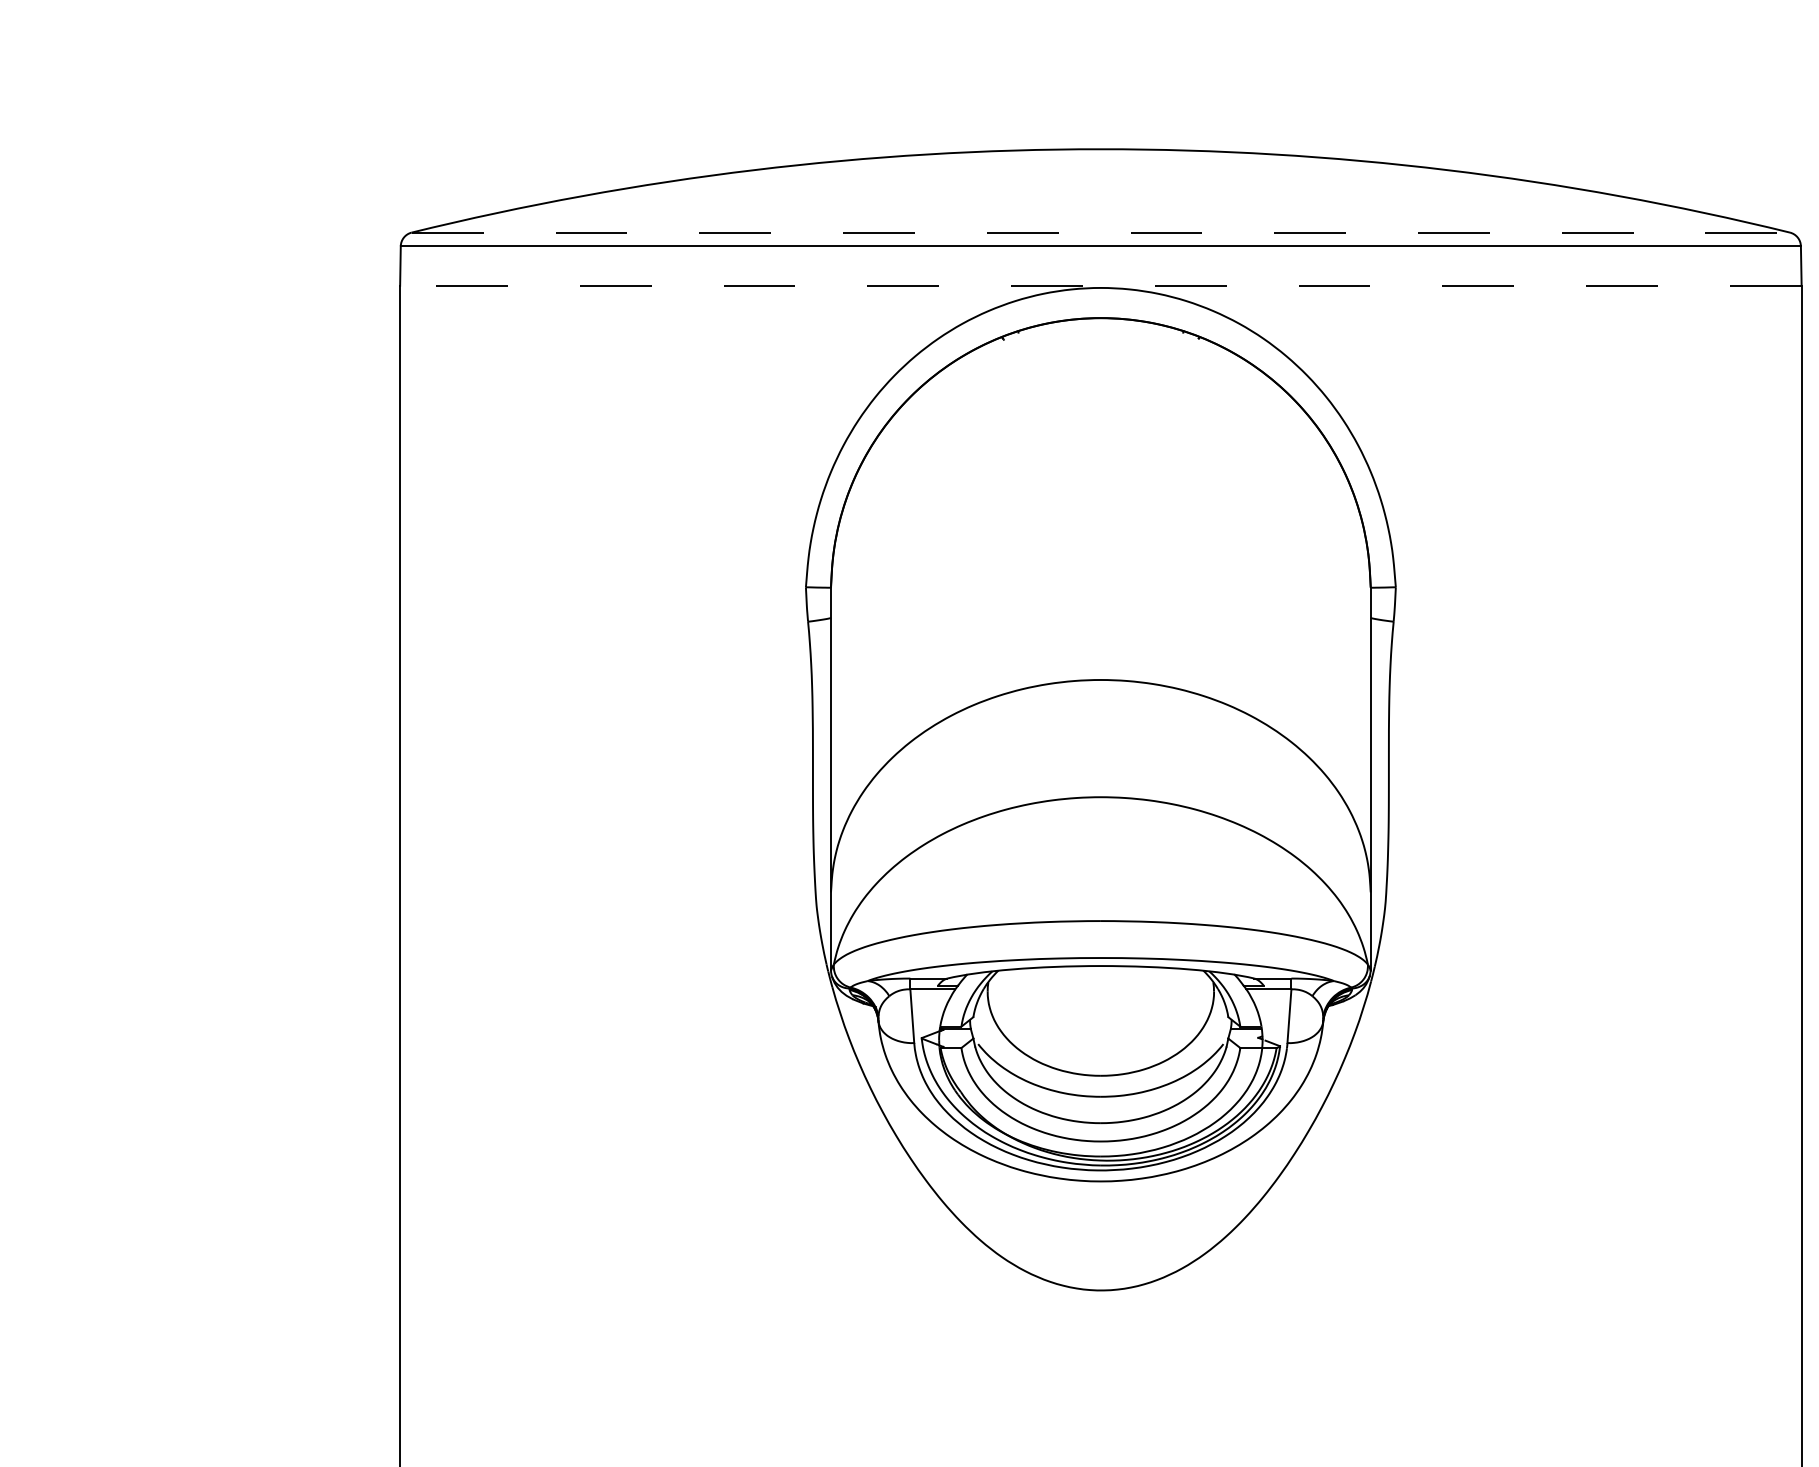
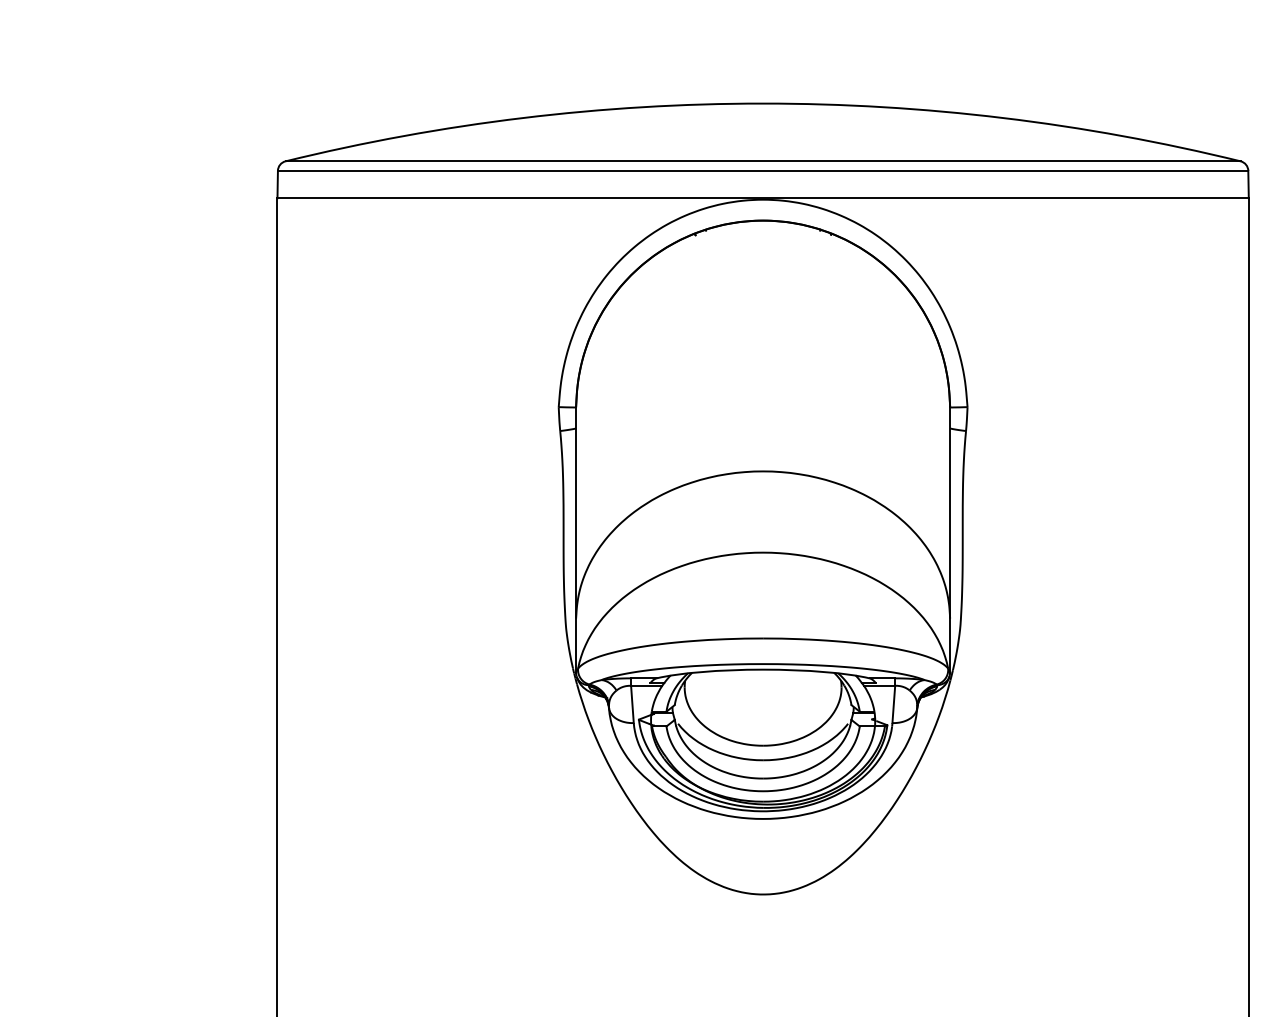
line: (1101, 232) -> (763, 161), dashed -> solid
line: (1101, 286) -> (763, 198), dashed -> solid

